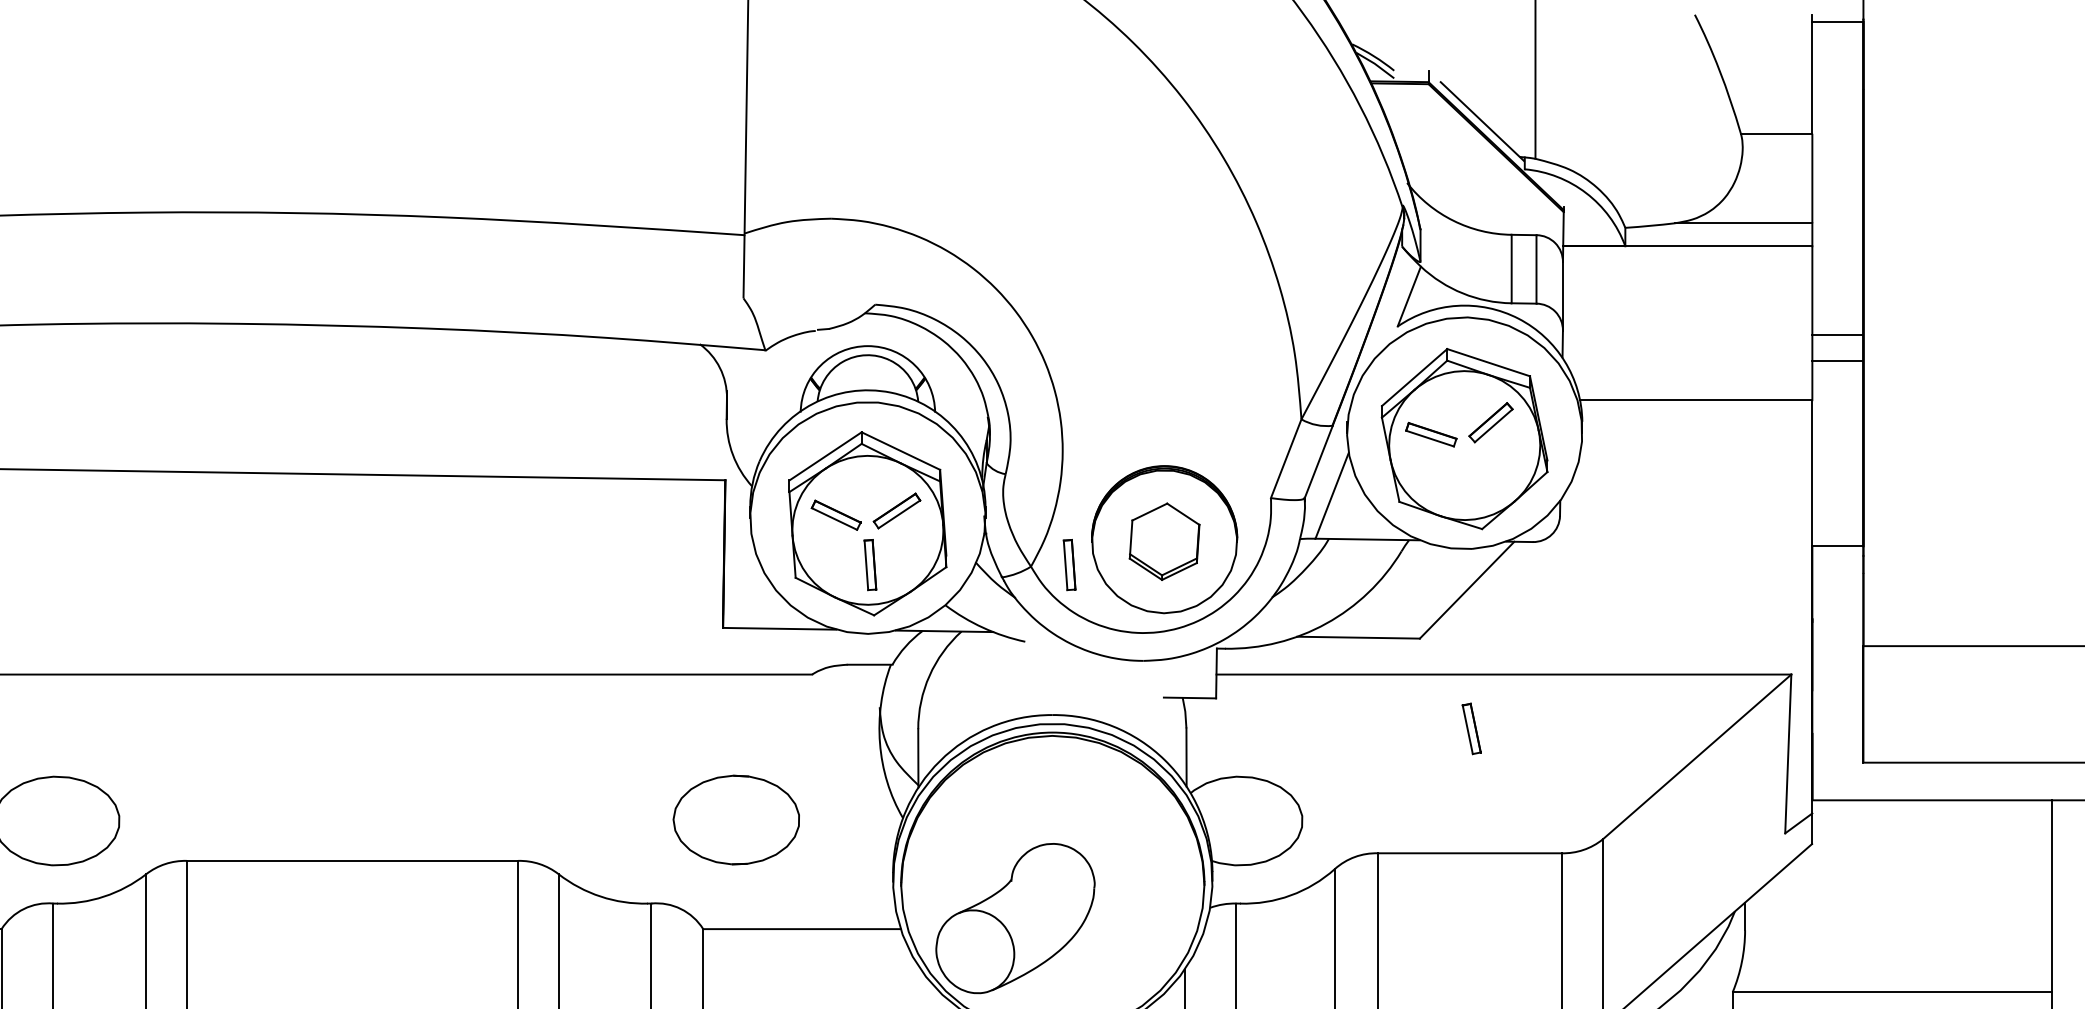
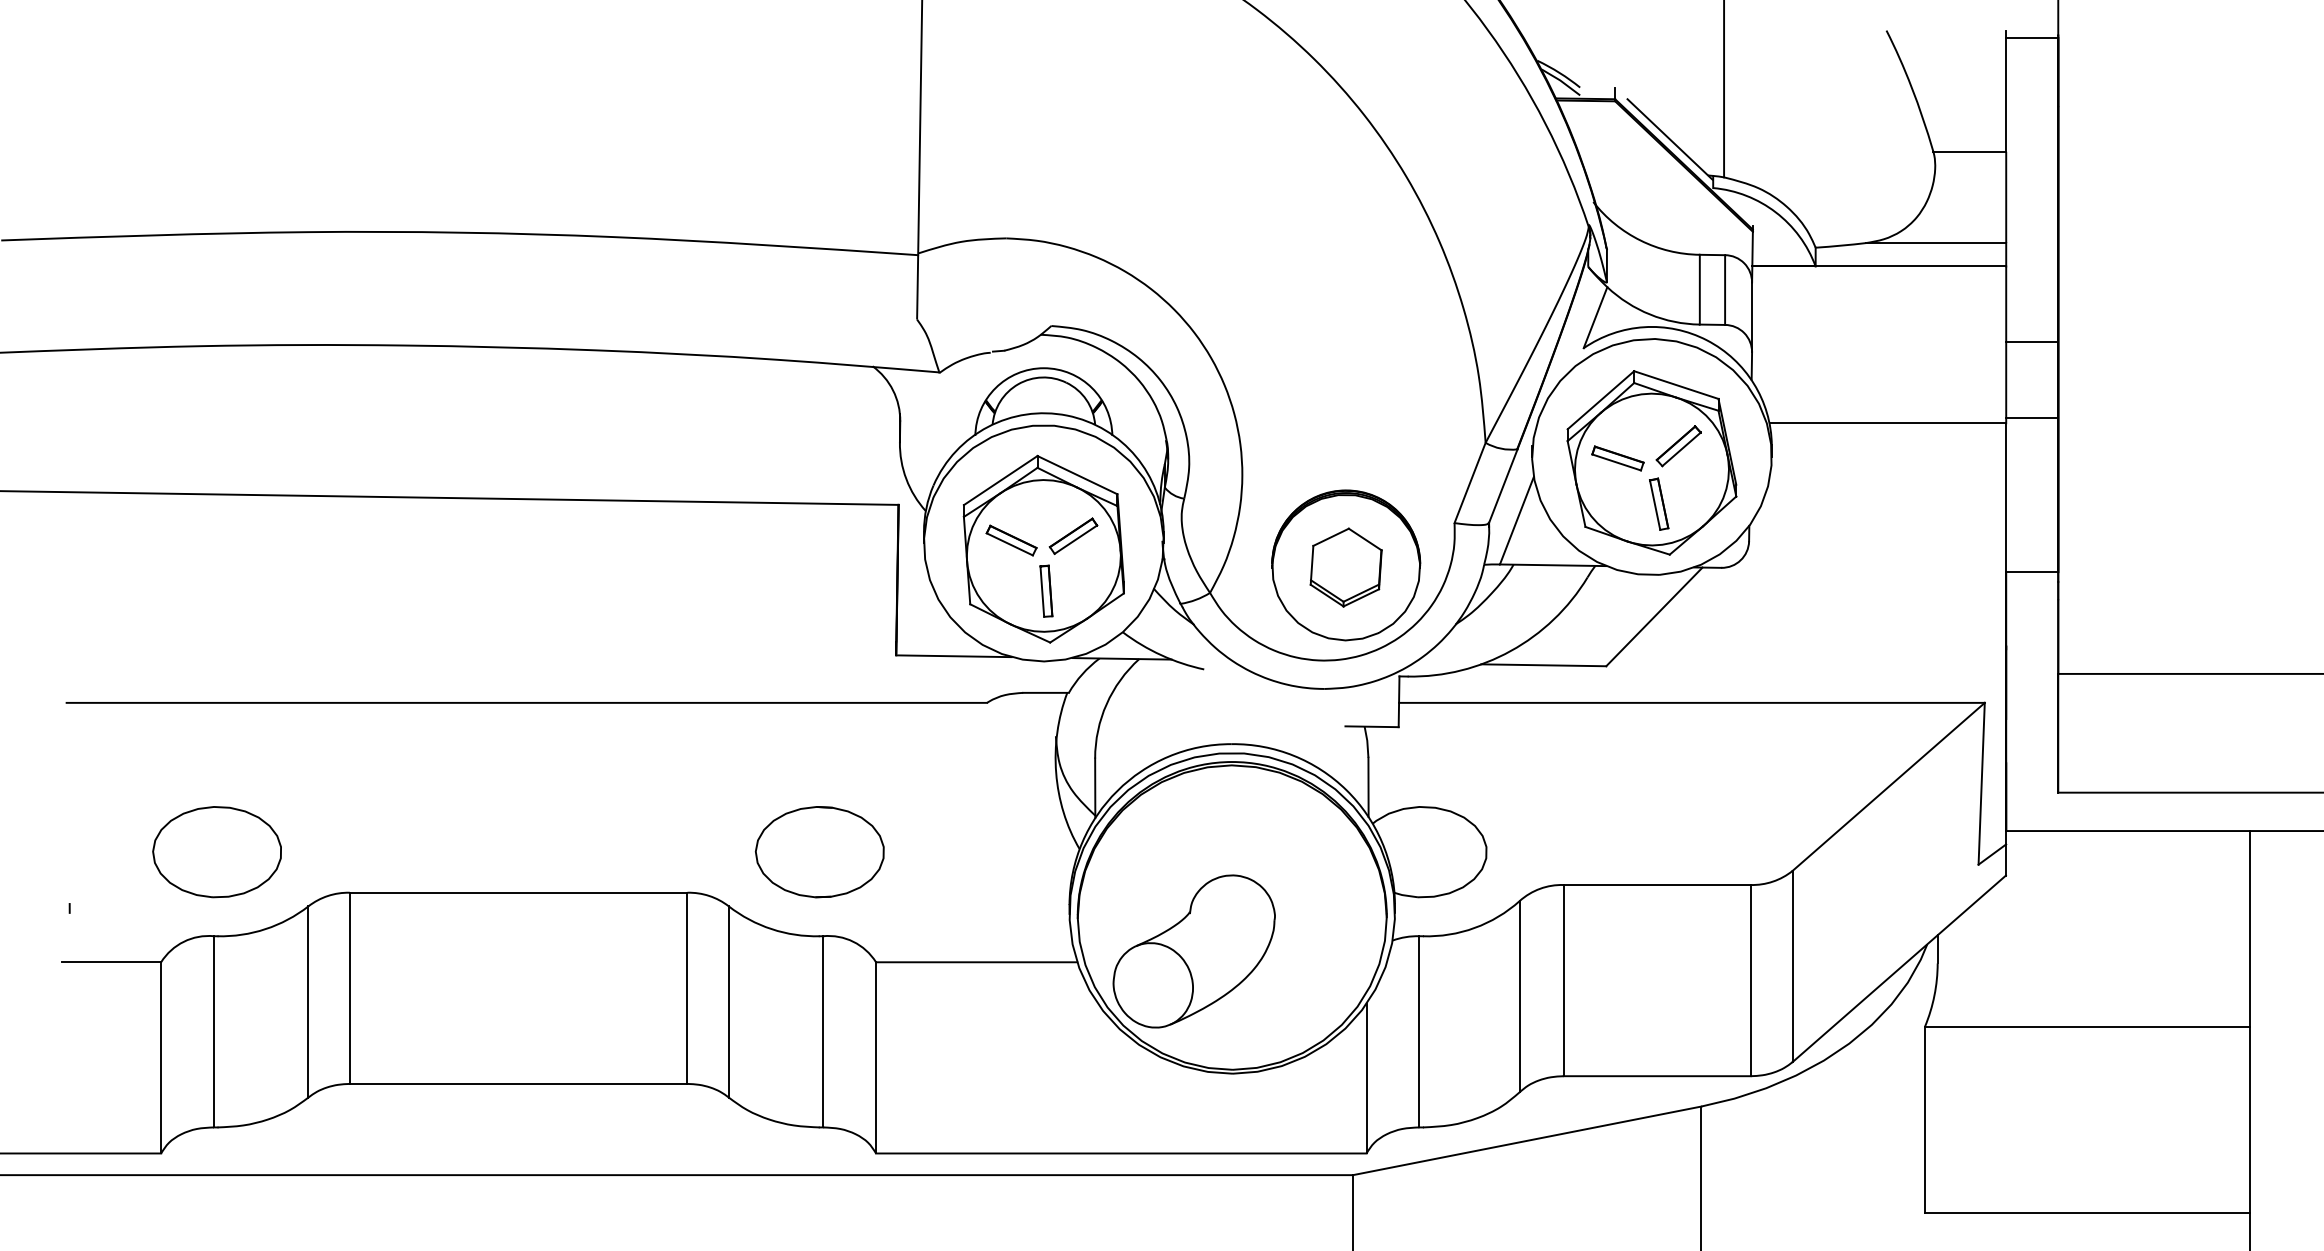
line: (1838, 335) -> (2032, 418), moved
line: (1838, 361) -> (2032, 341), moved
part: (1069, 564) -> (1249, 590), removed
part: (1472, 728) -> (1659, 503), moved
part: (736, 820) -> (819, 852), moved

